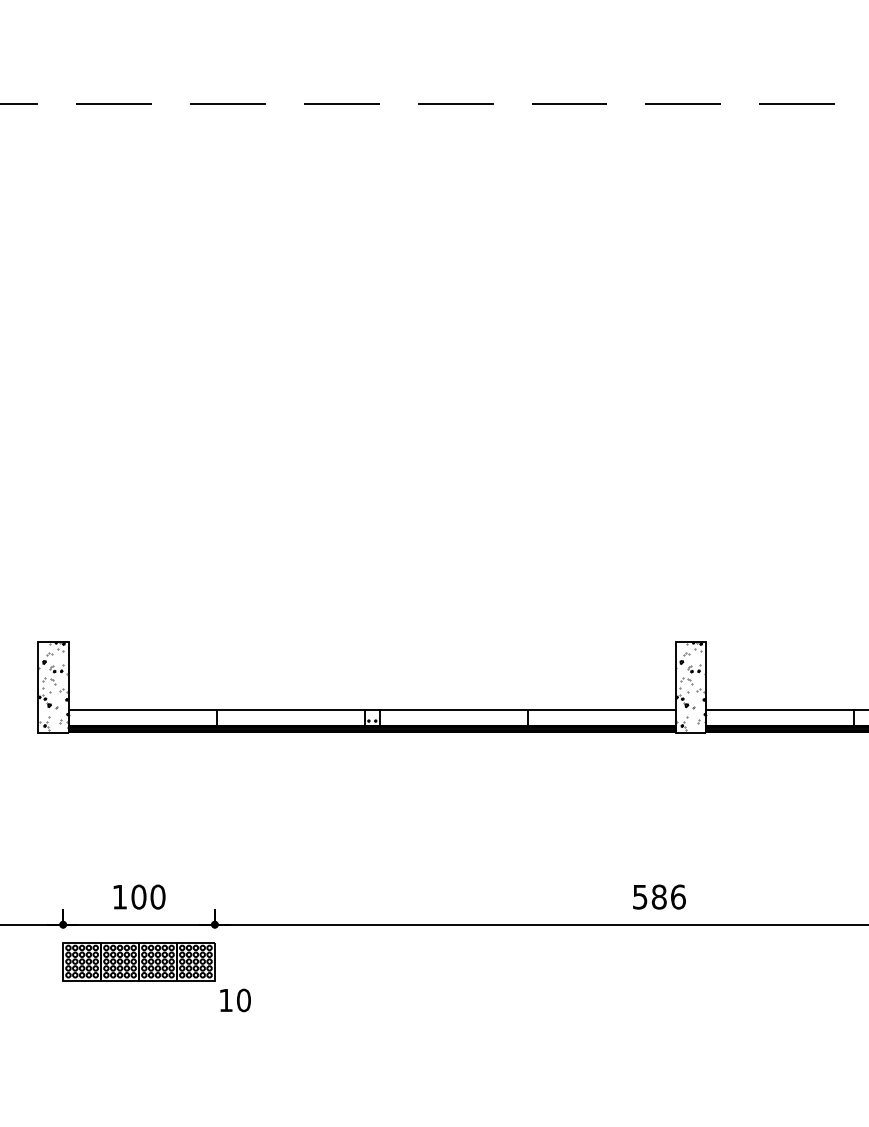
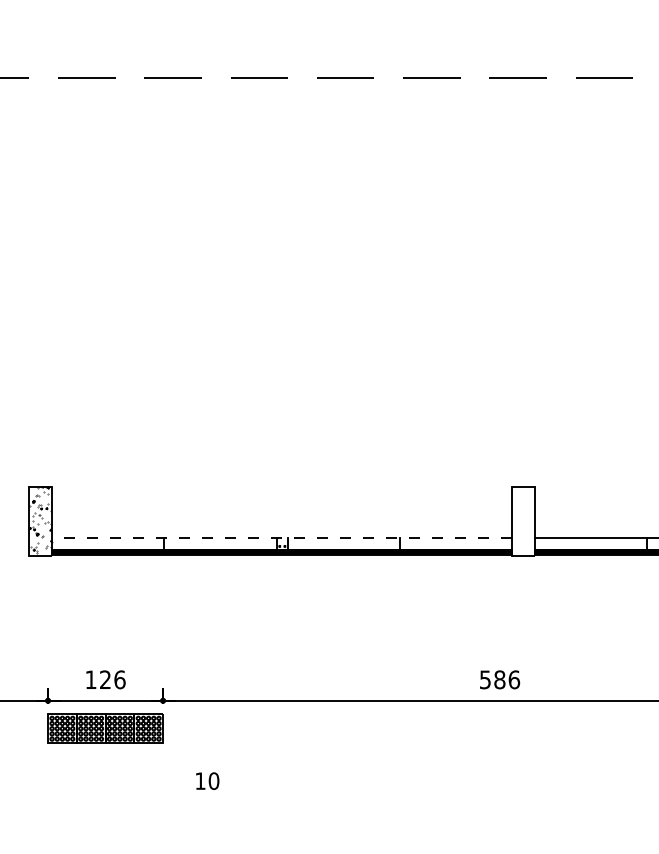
hatch: (690, 685) -> (523, 519), removed
line: (371, 710) -> (281, 538), solid -> dashed
text: (148, 896) -> (112, 679), 100 -> 126
text: (235, 999) -> (207, 780), moved

